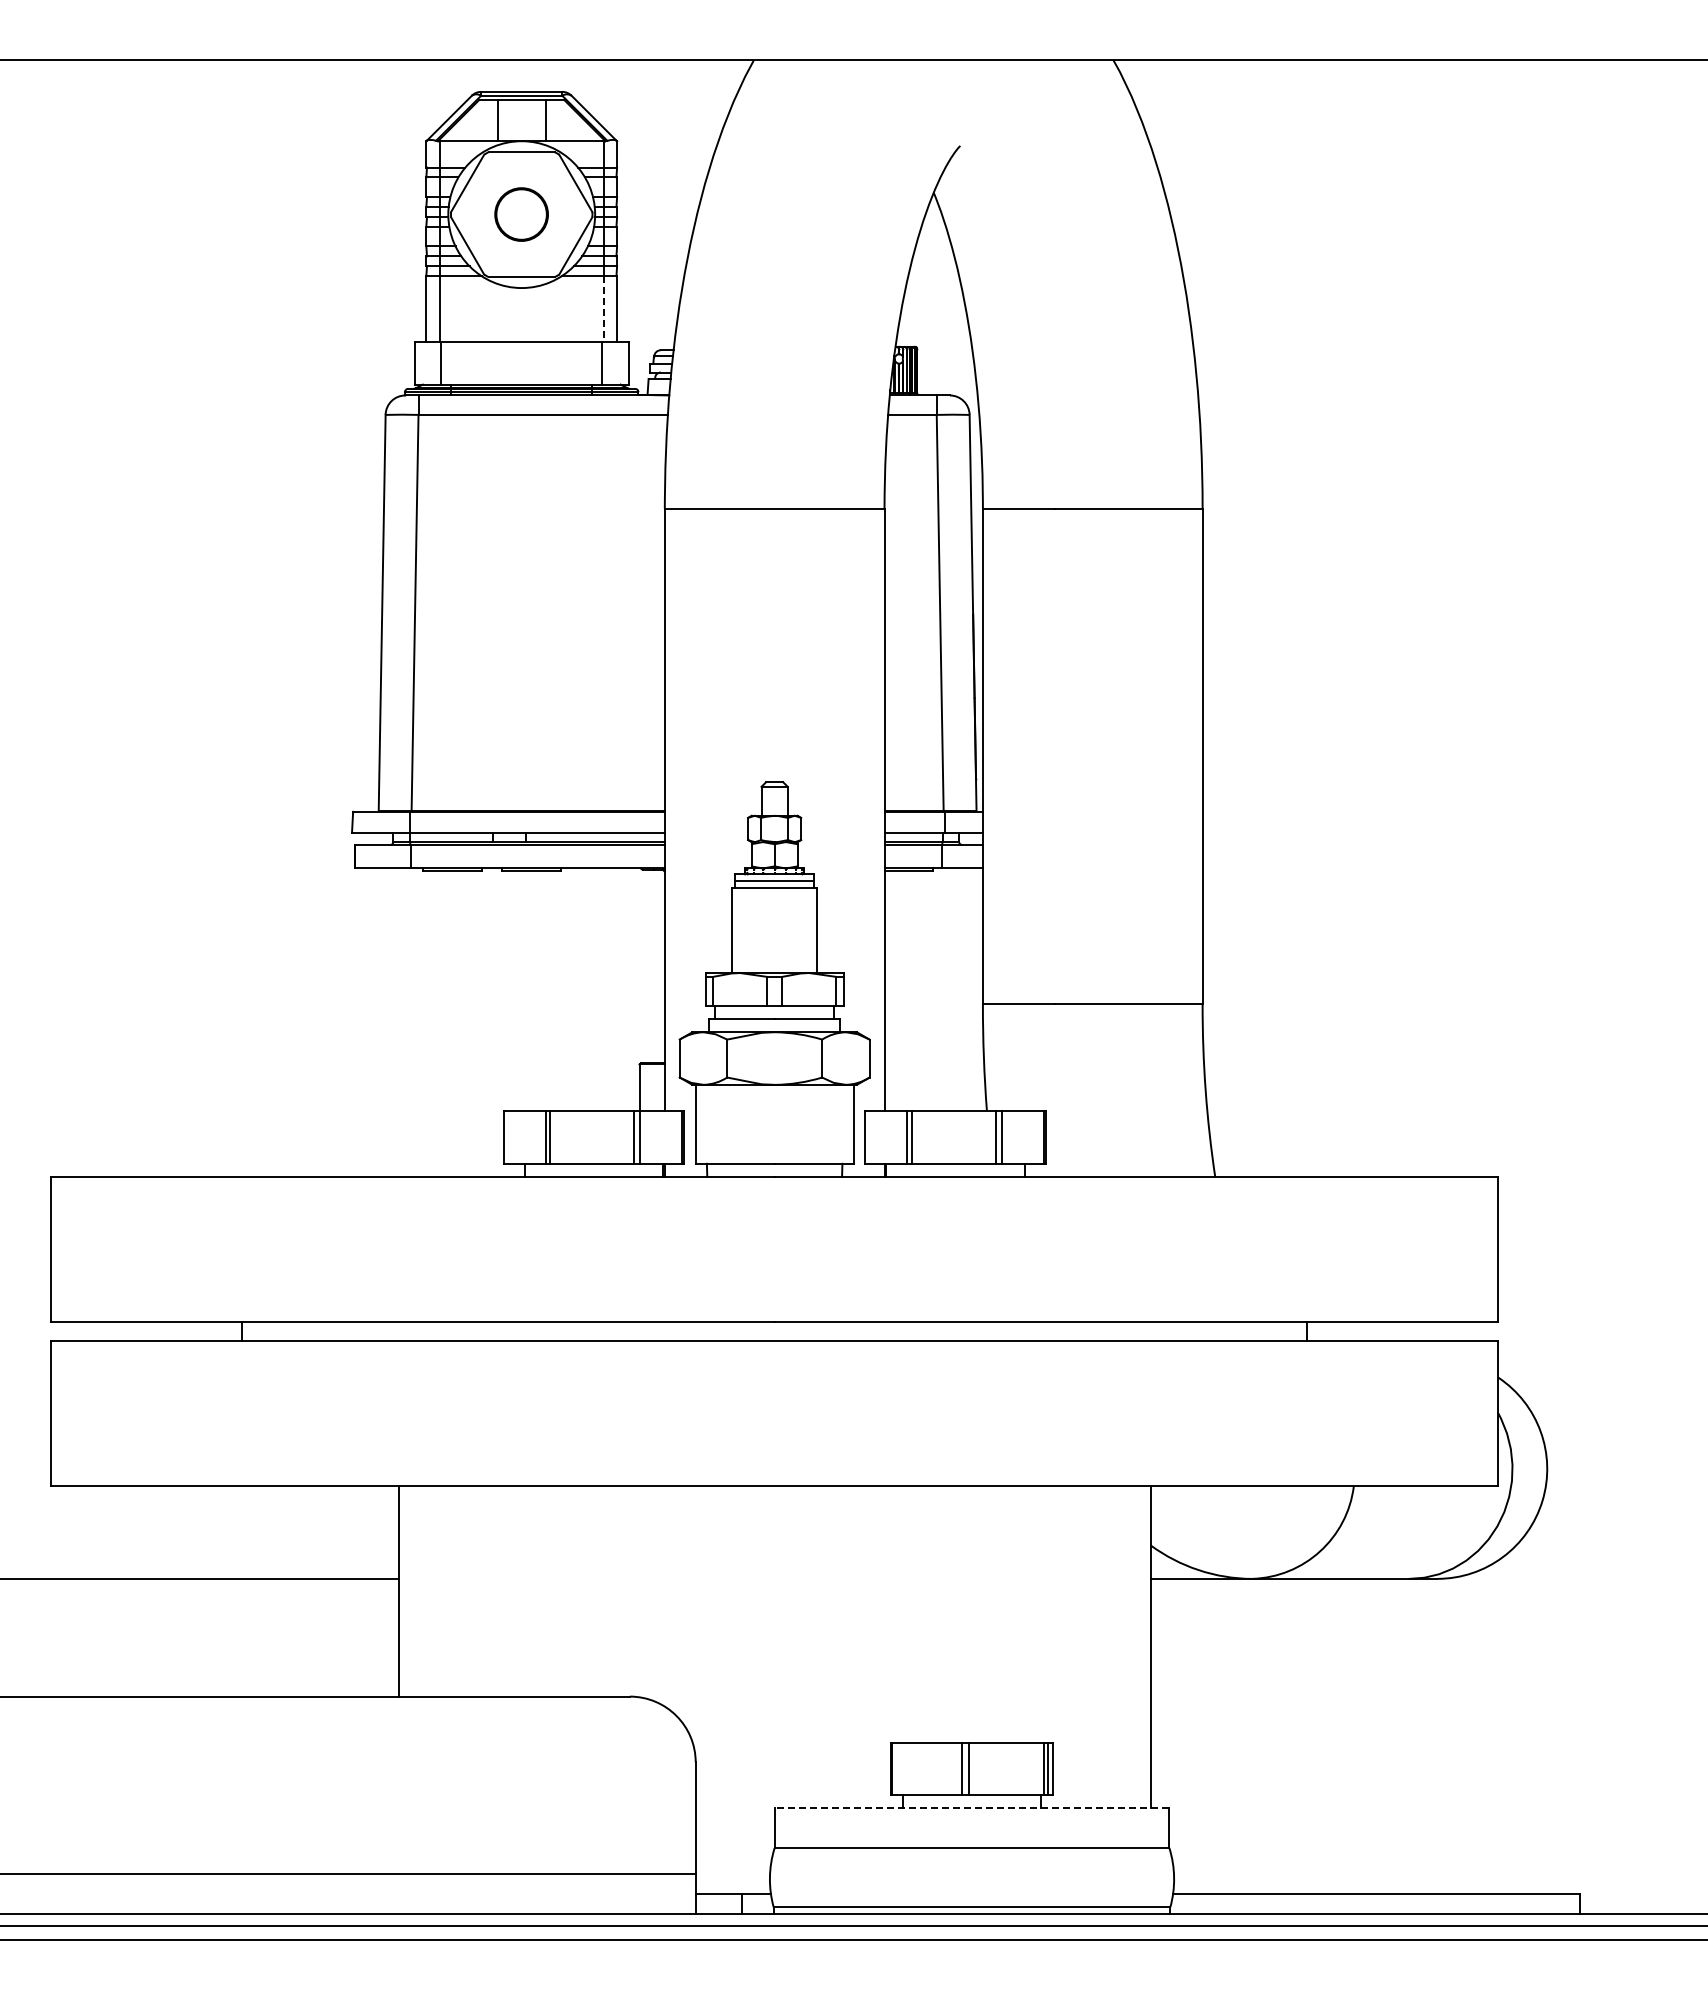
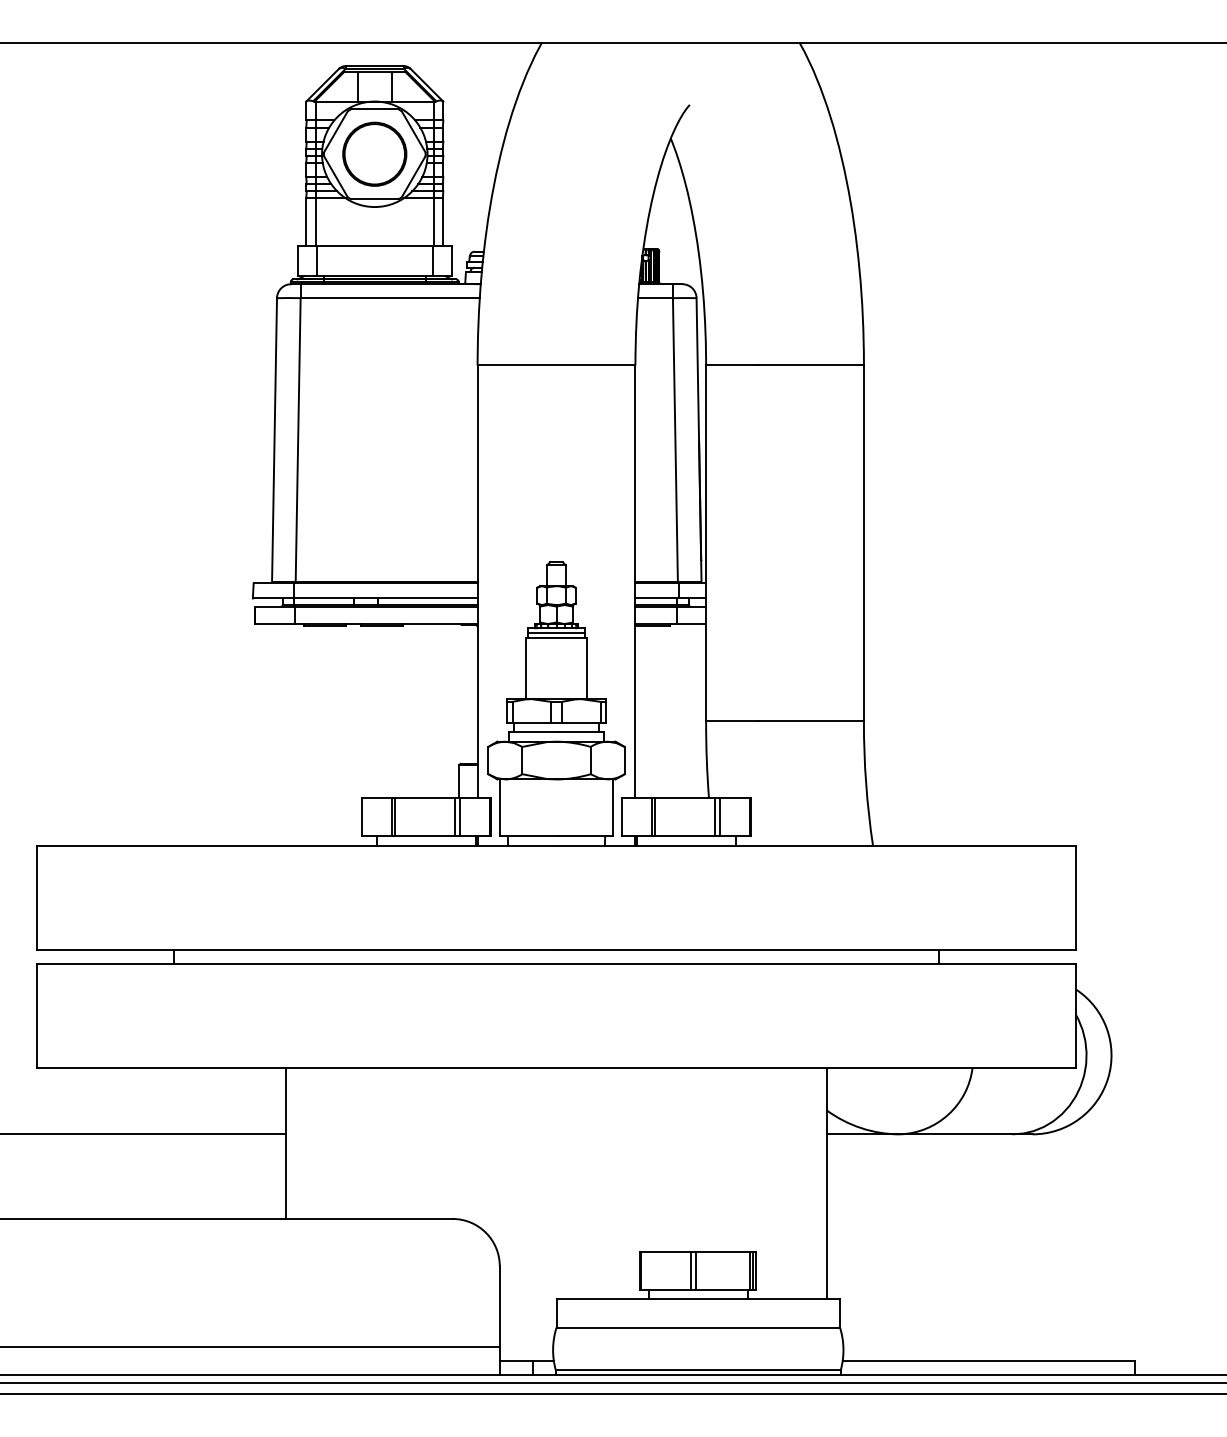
part: (521, 214) -> (374, 154), size x1.67
line: (603, 308) -> (433, 221), dashed -> solid
line: (971, 1808) -> (697, 1299), dashed -> solid

